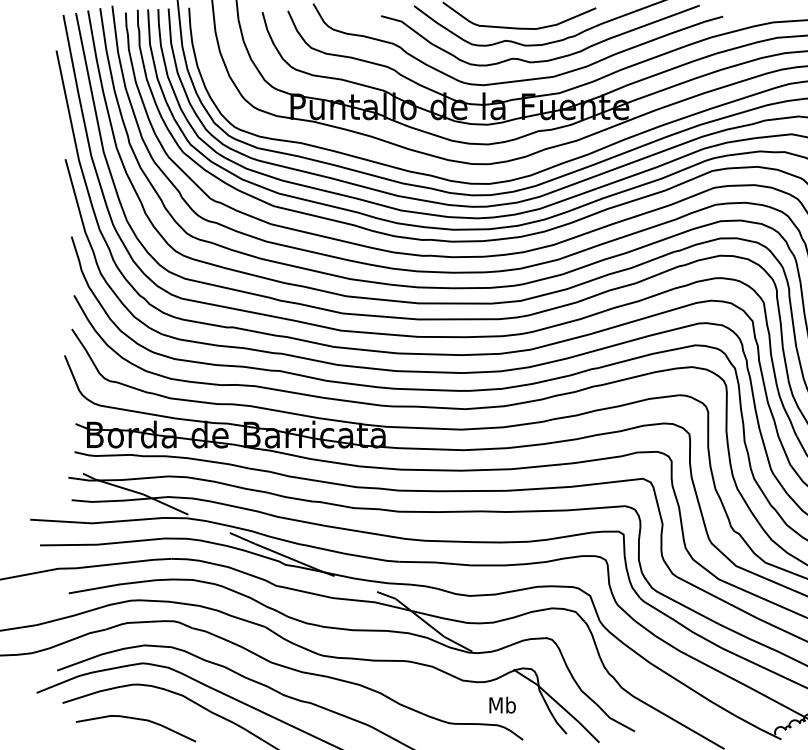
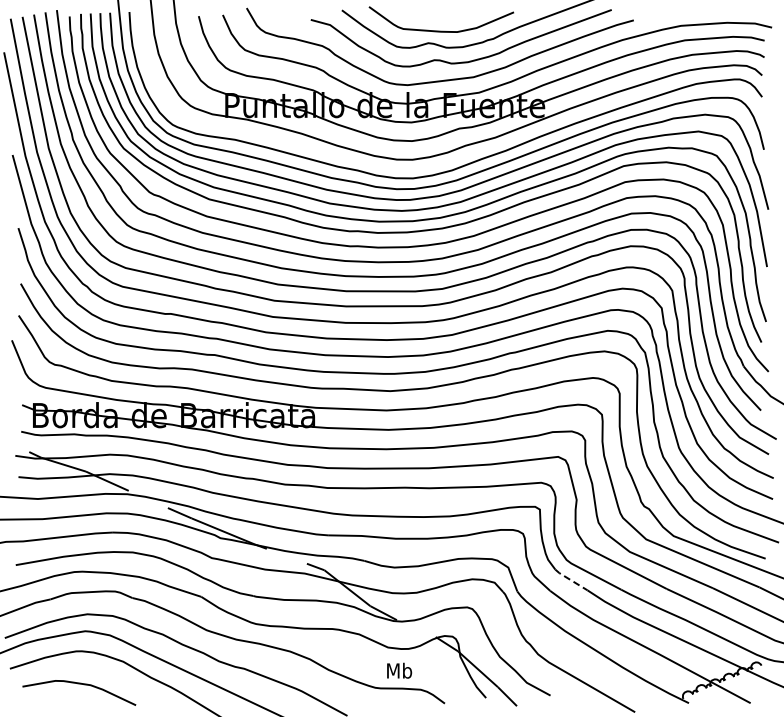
line: (656, 609) -> (570, 580), solid -> dashed
text: (502, 704) -> (399, 670), moved

